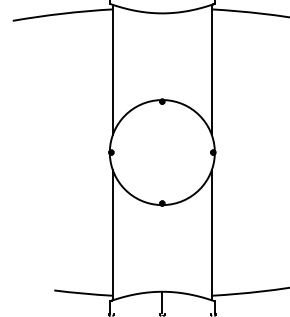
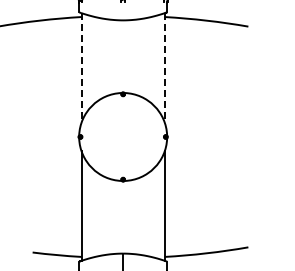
line: (112, 69) -> (81, 67), solid -> dashed
line: (211, 69) -> (164, 67), solid -> dashed

